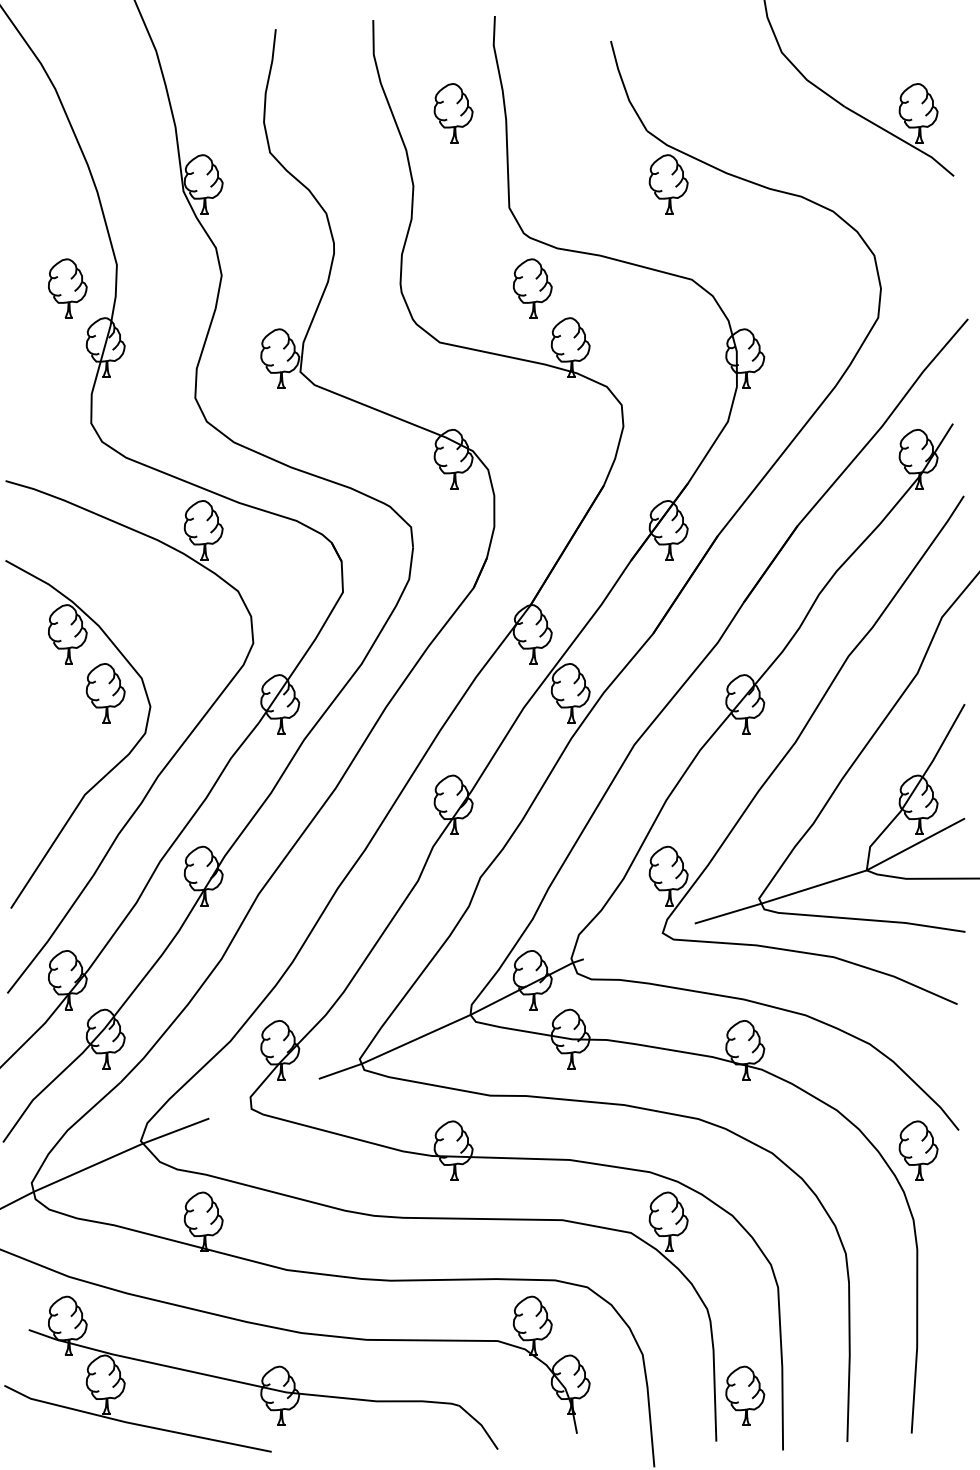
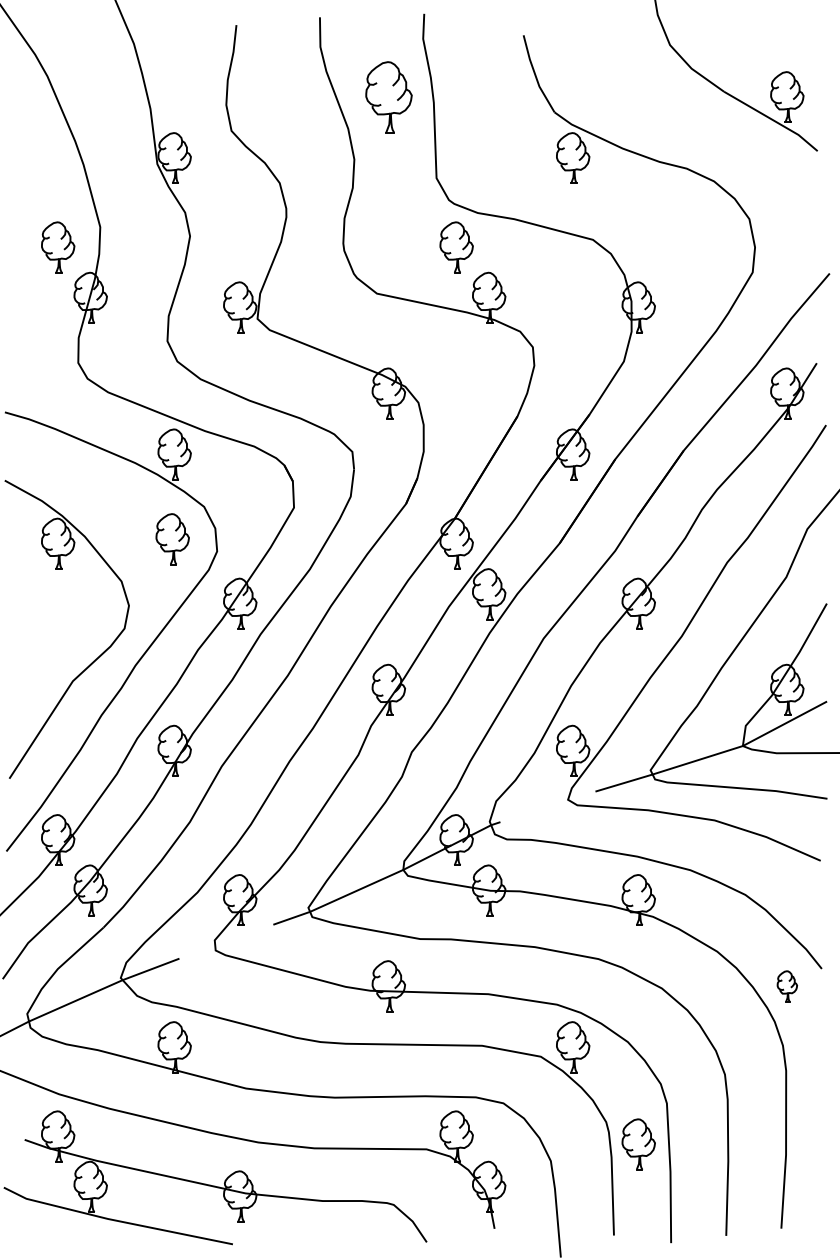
part: (453, 112) -> (388, 96), size x1.4
part: (105, 693) -> (172, 539), moved
part: (918, 1150) -> (787, 986), size x0.6
part: (744, 1396) -> (638, 1144), moved

